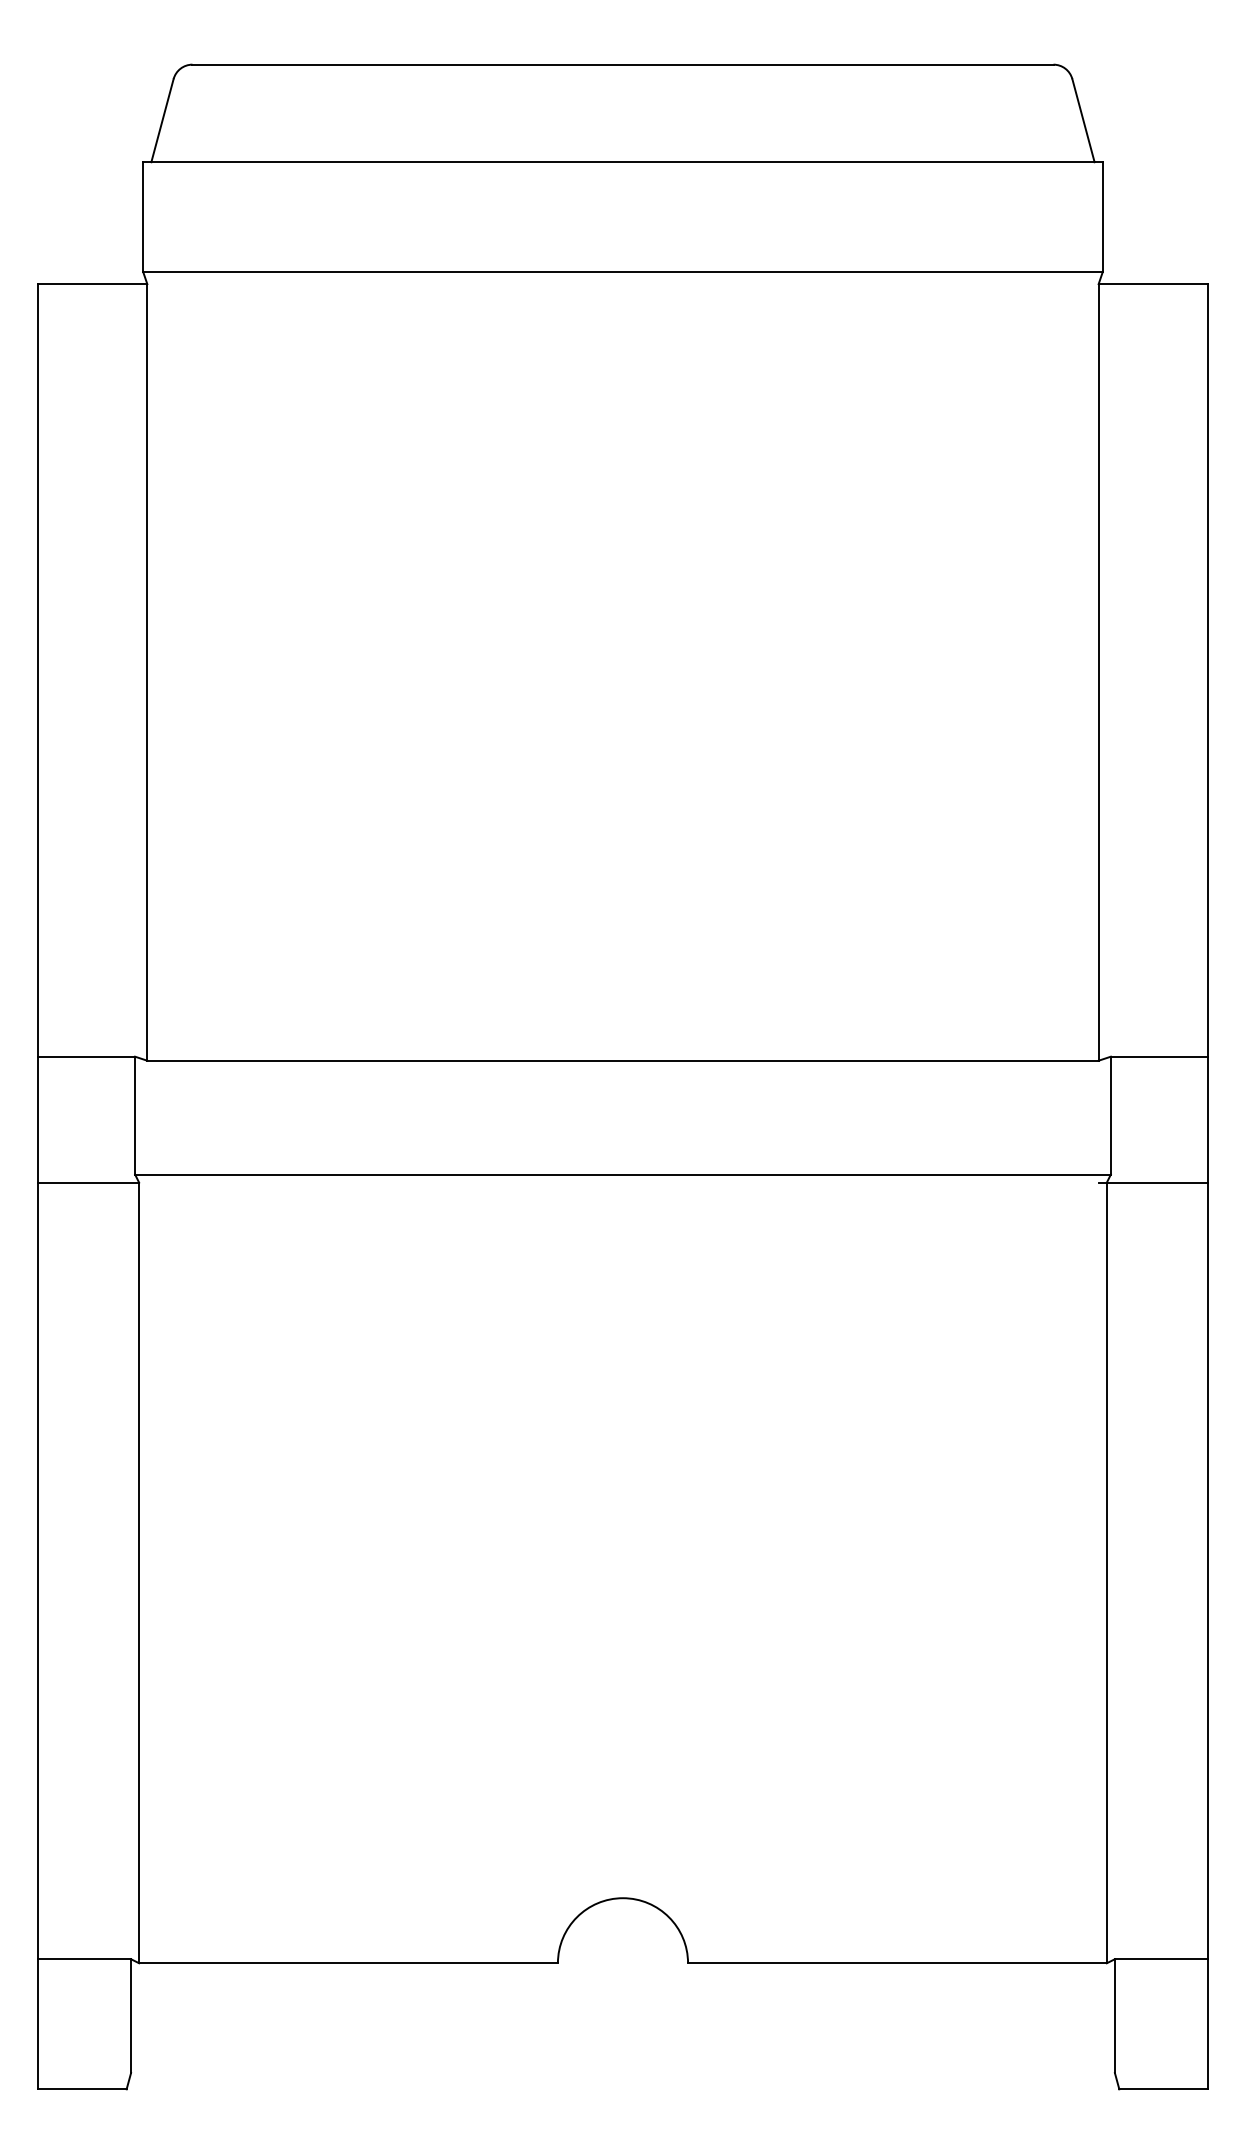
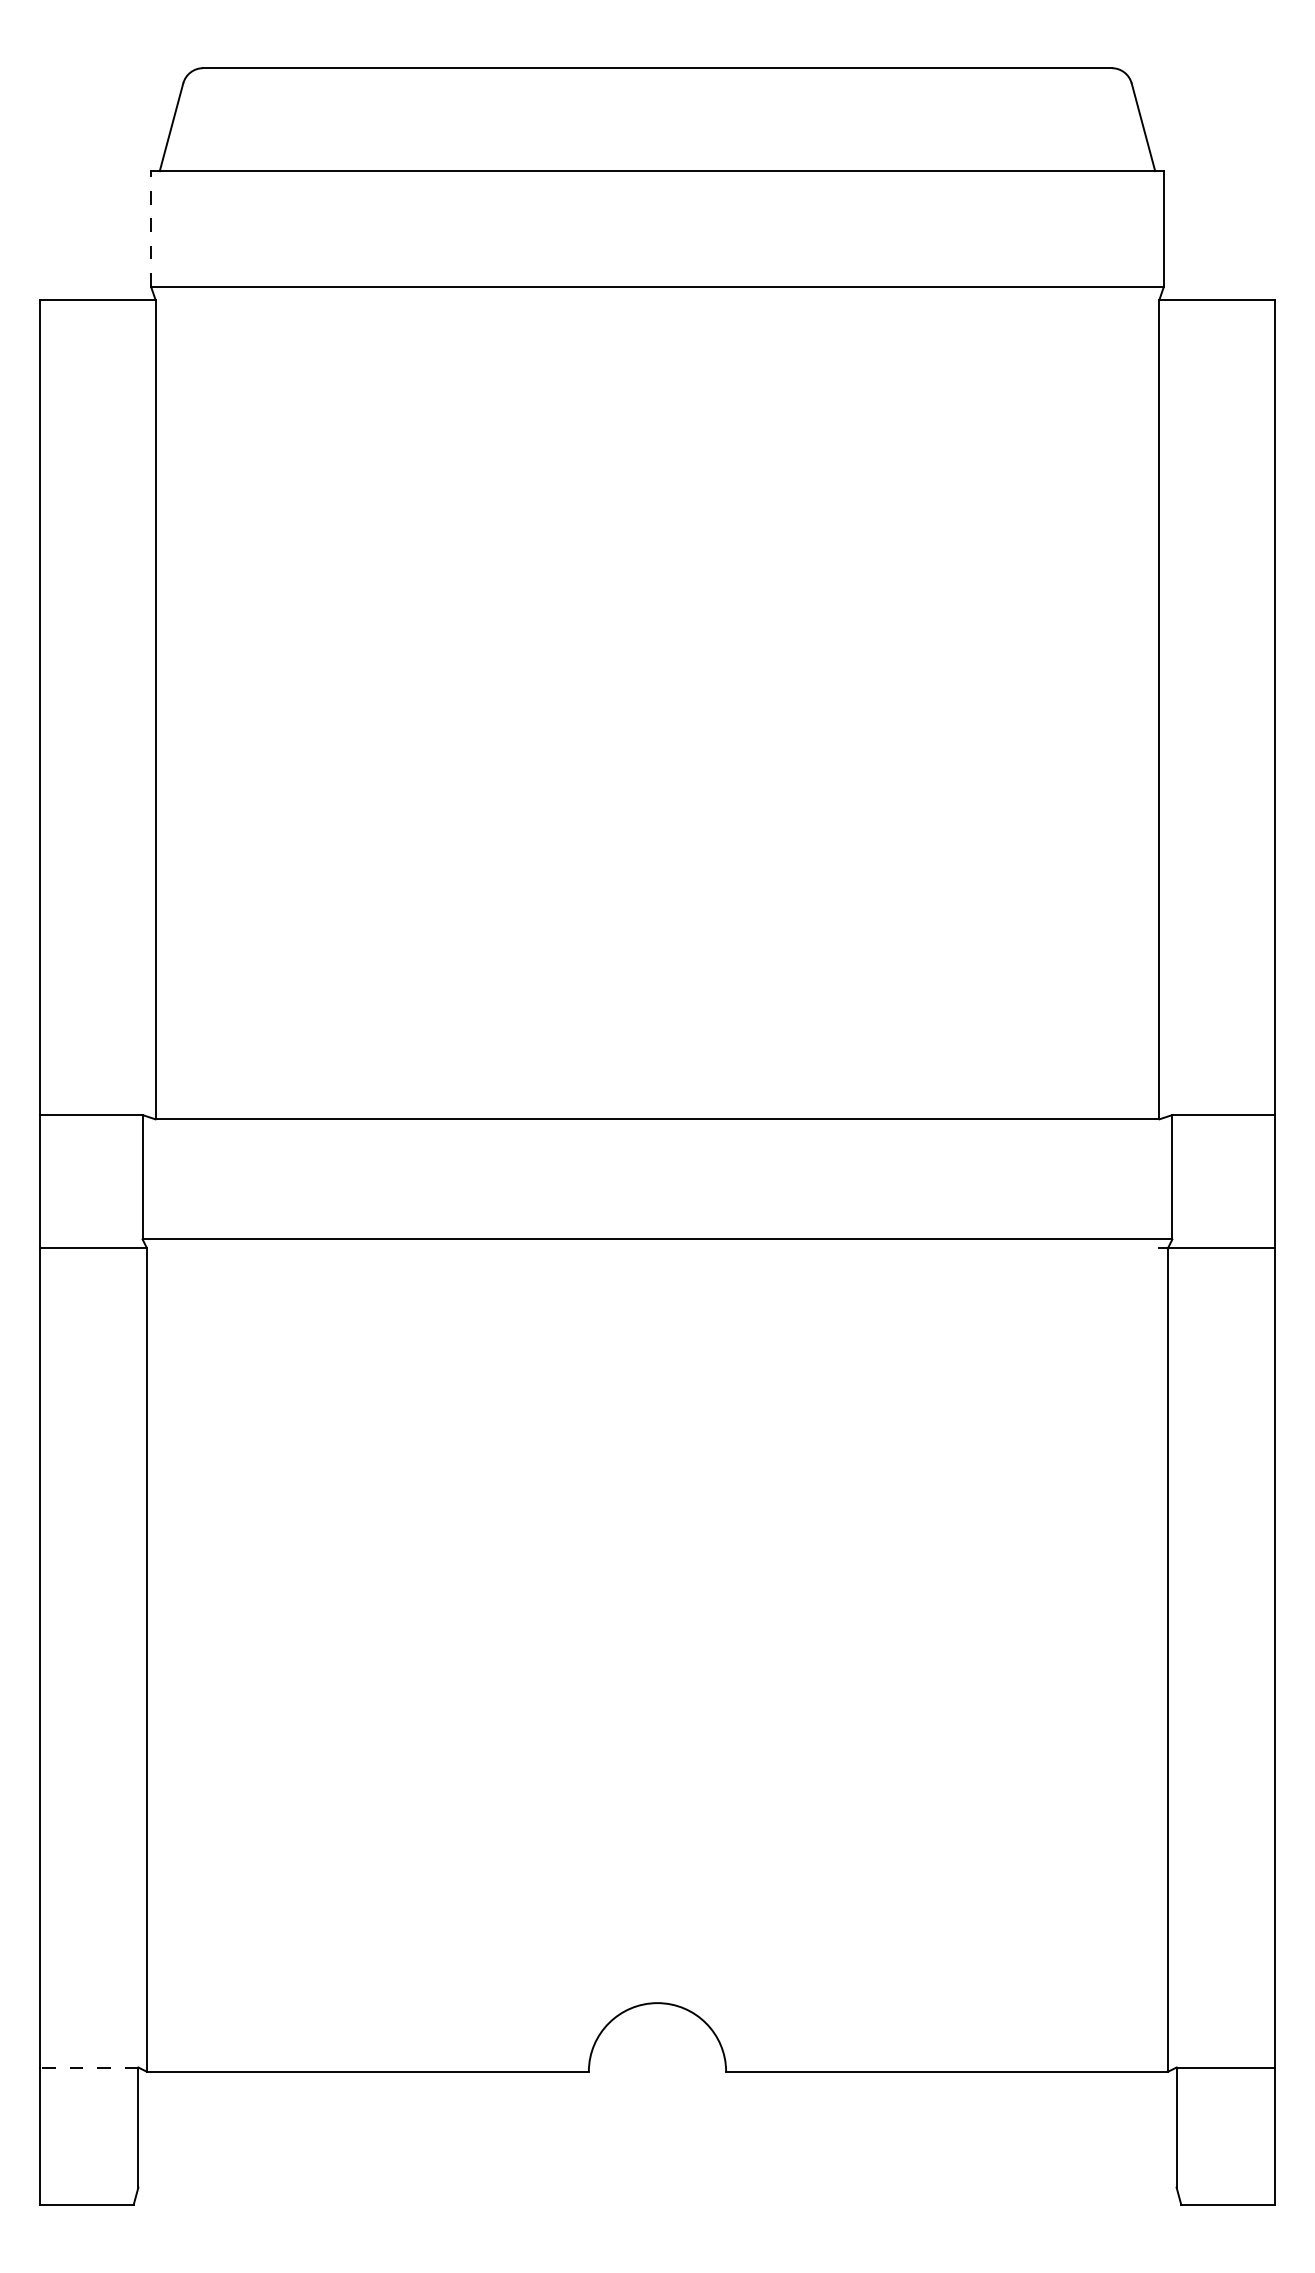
line: (143, 217) -> (151, 229), solid -> dashed
line: (83, 1959) -> (88, 2067), solid -> dashed

